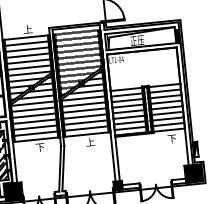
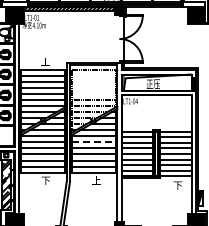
line: (77, 38) -> (93, 76), removed
line: (77, 44) -> (93, 82), removed
line: (78, 50) -> (93, 88), removed
line: (78, 56) -> (93, 94), removed
line: (83, 104) -> (93, 142), solid -> dashed

